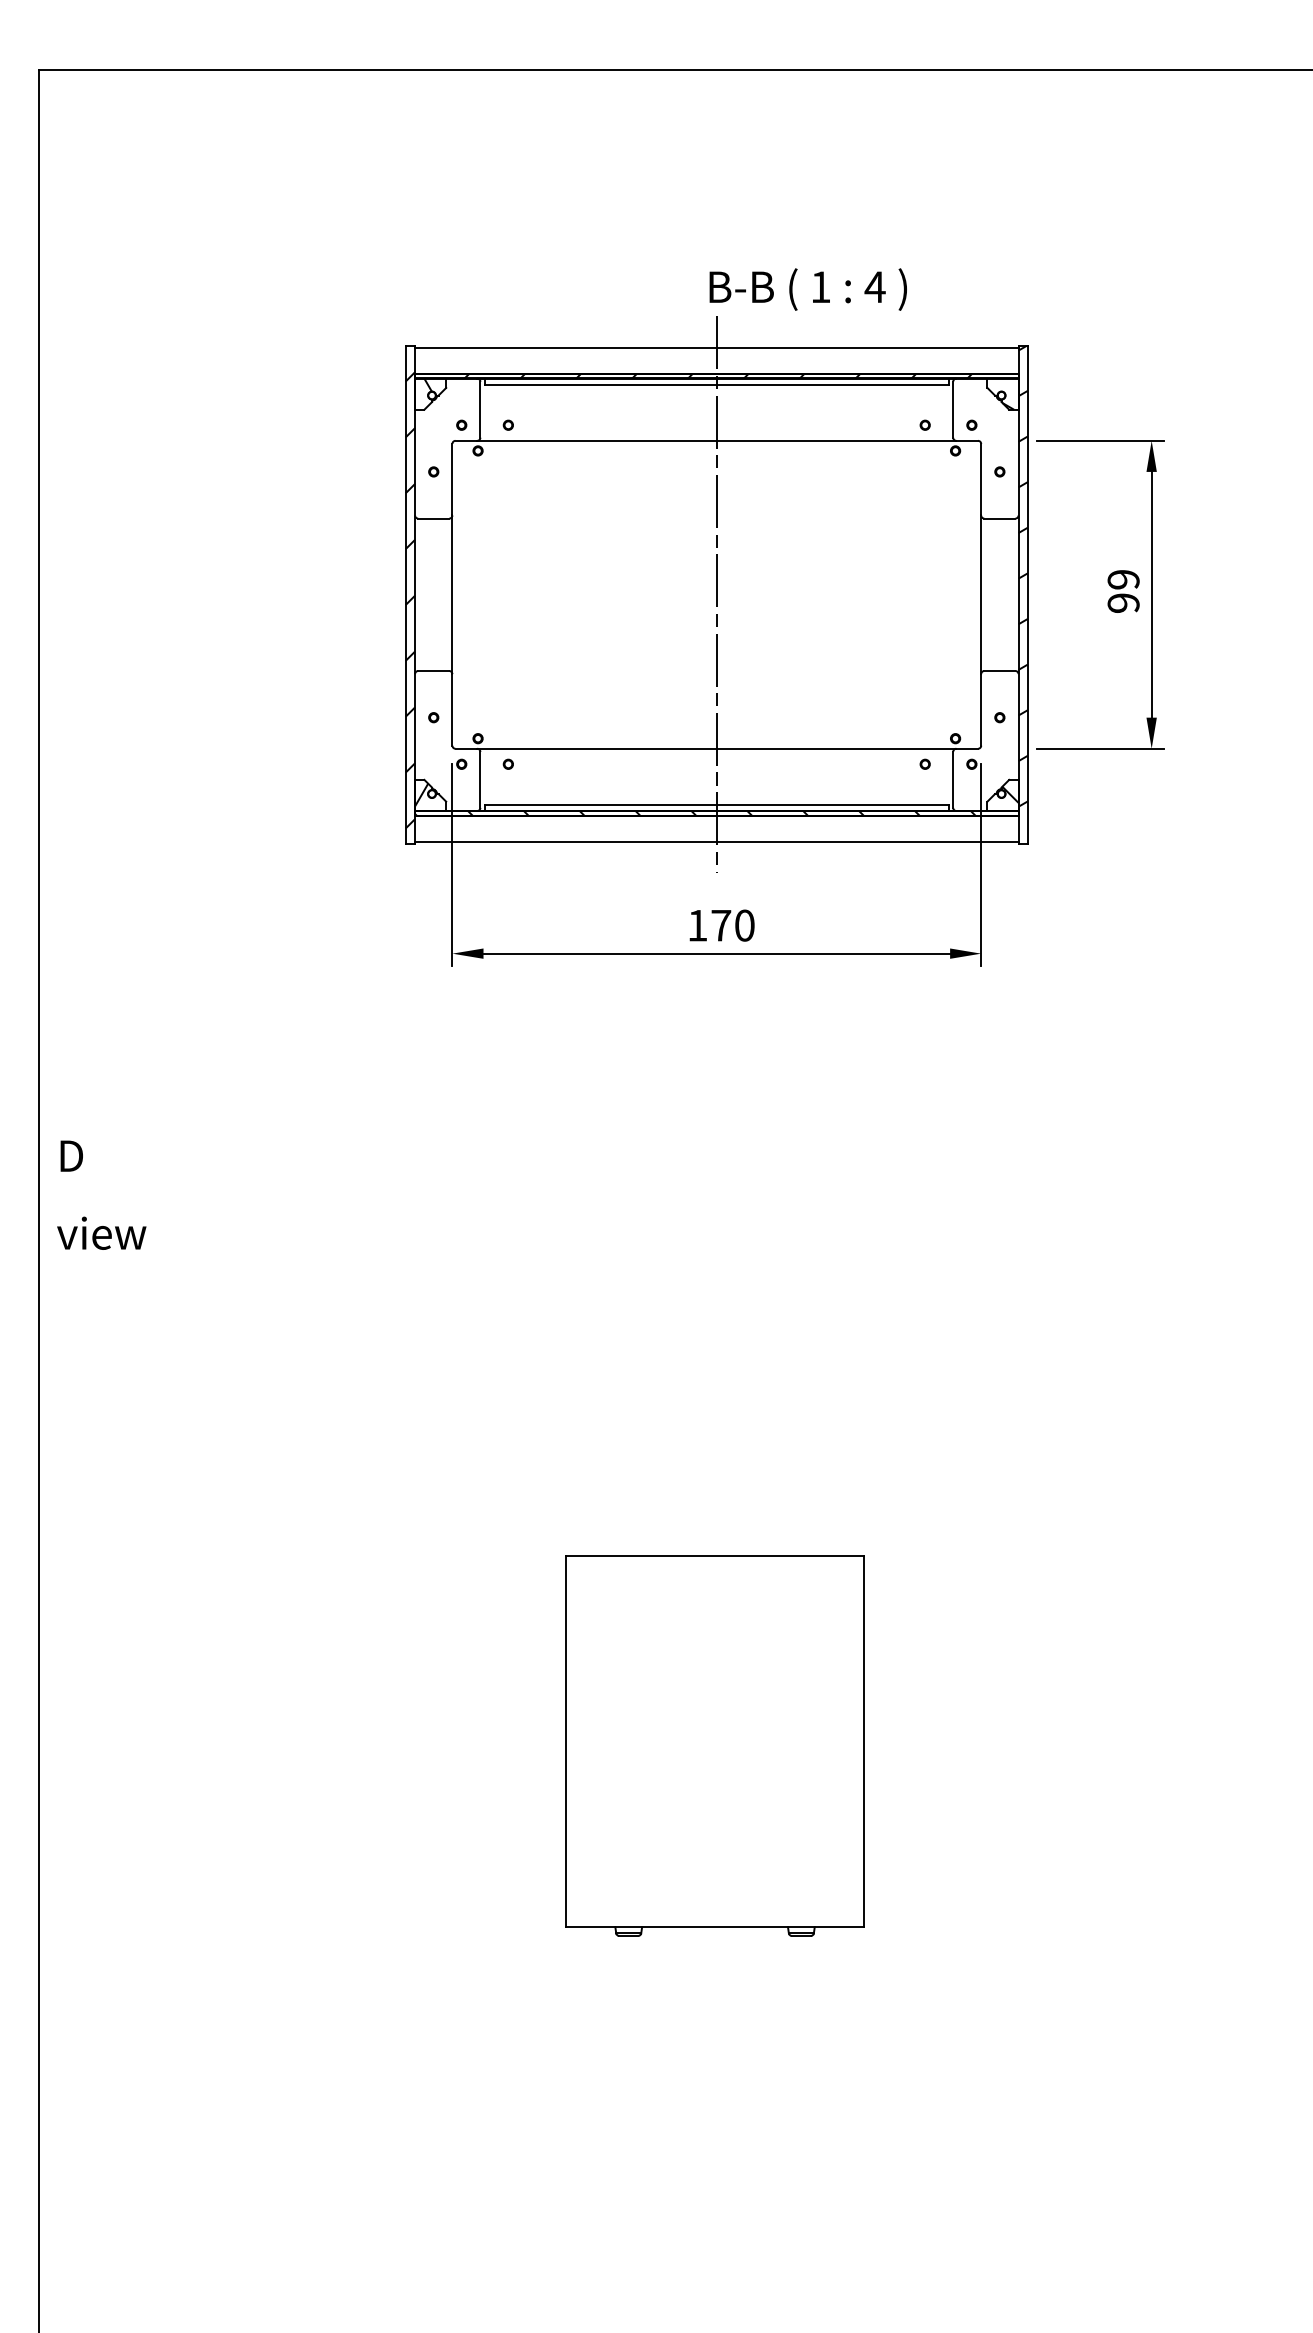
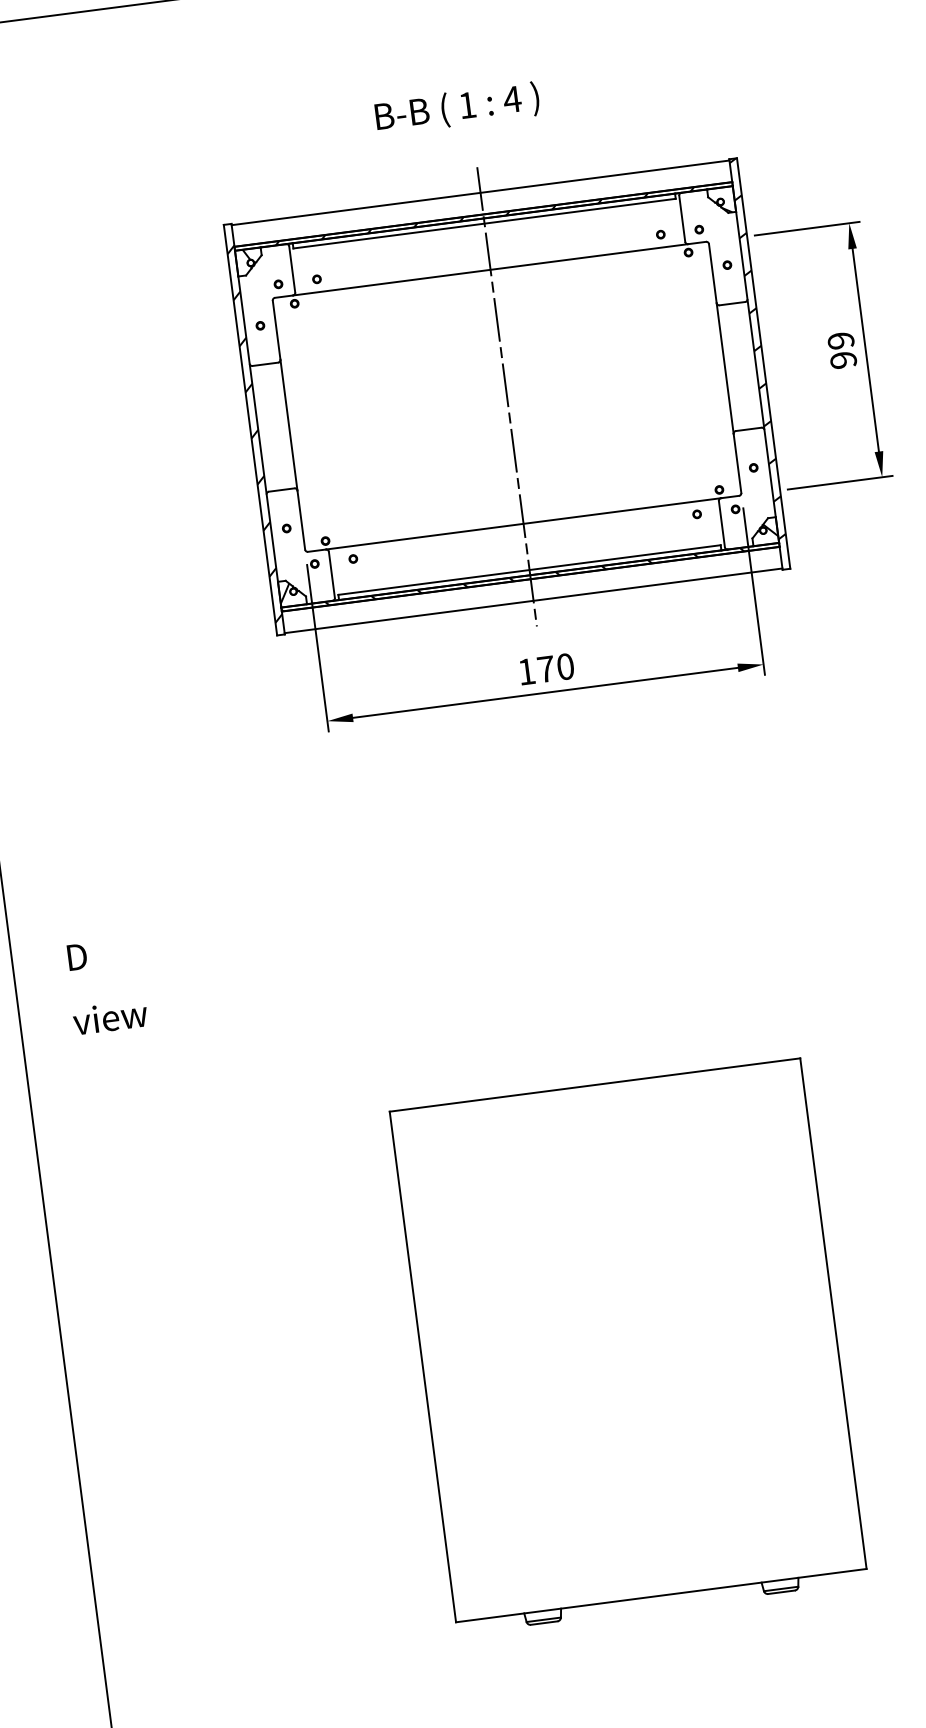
text: (807, 289) -> (456, 108), moved
text: (101, 1194) -> (105, 985), moved
part: (714, 1745) -> (628, 1346), size x1.67

